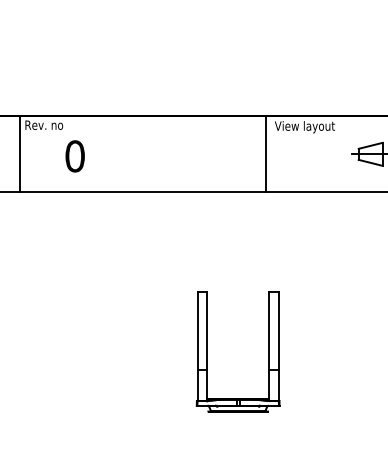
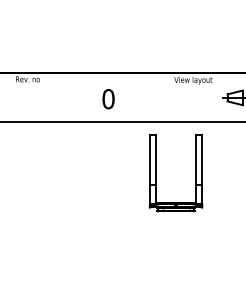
line: (19, 153) -> (12, 97), removed
line: (265, 153) -> (168, 97), removed
text: (75, 156) -> (108, 99), moved
part: (207, 352) -> (156, 173), moved

